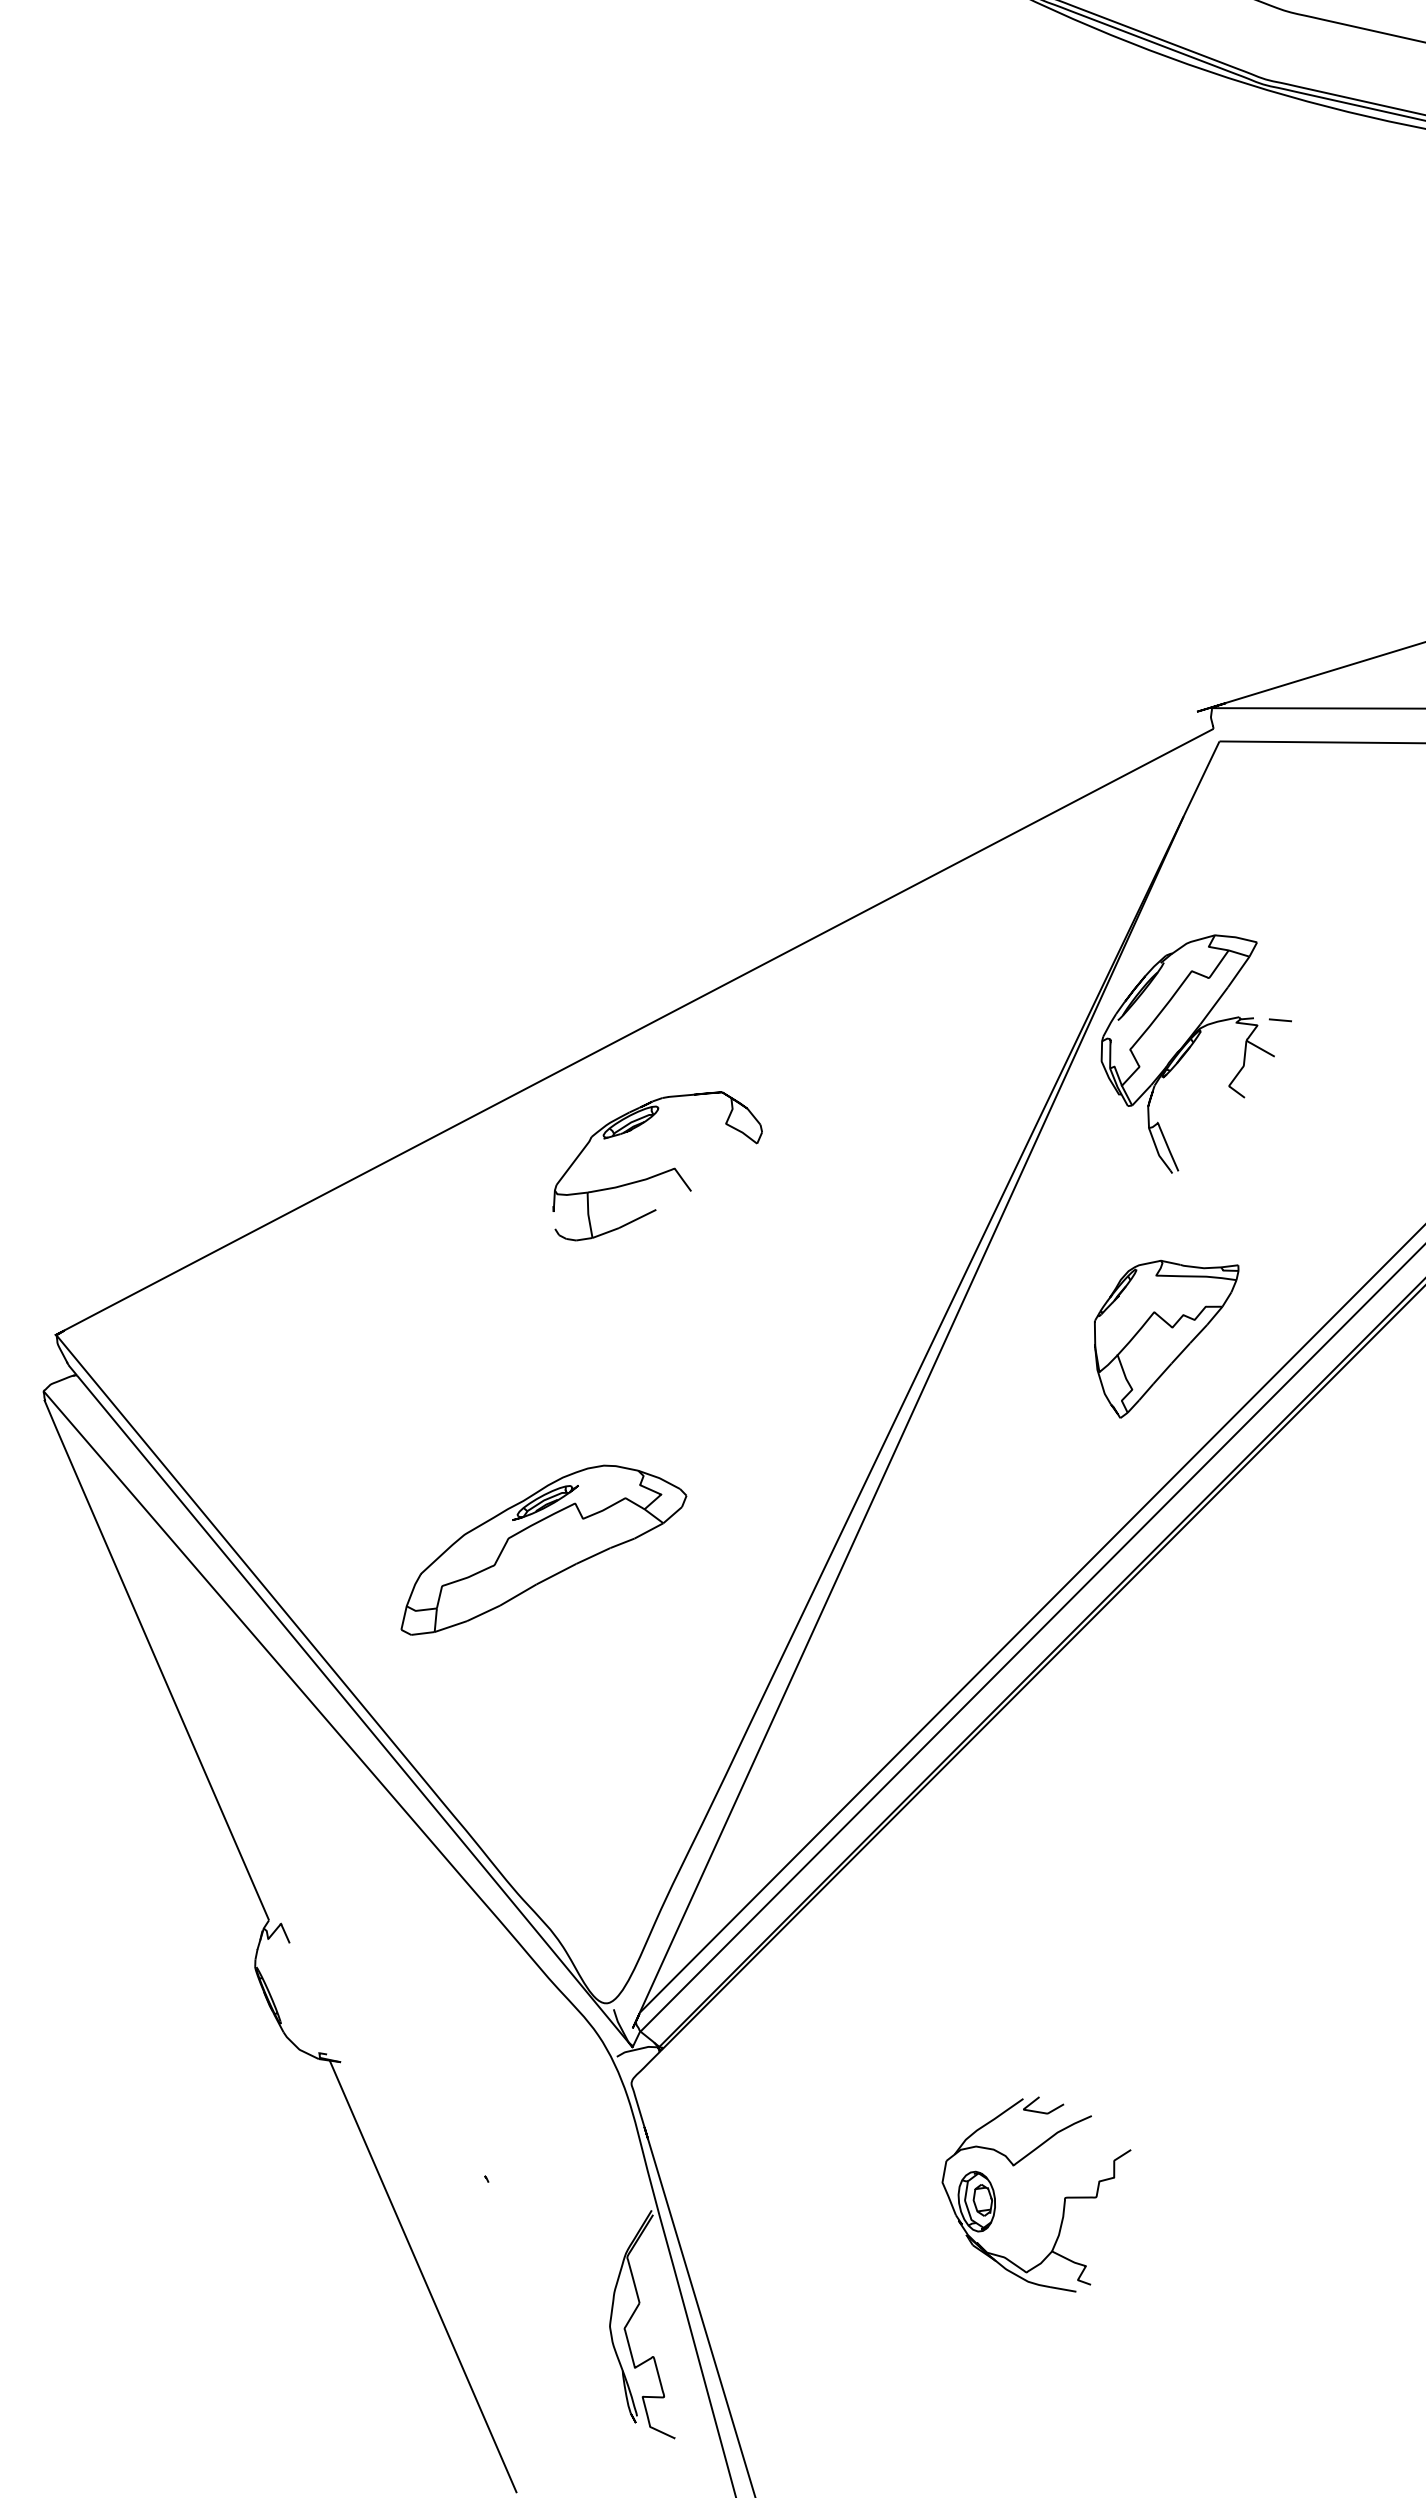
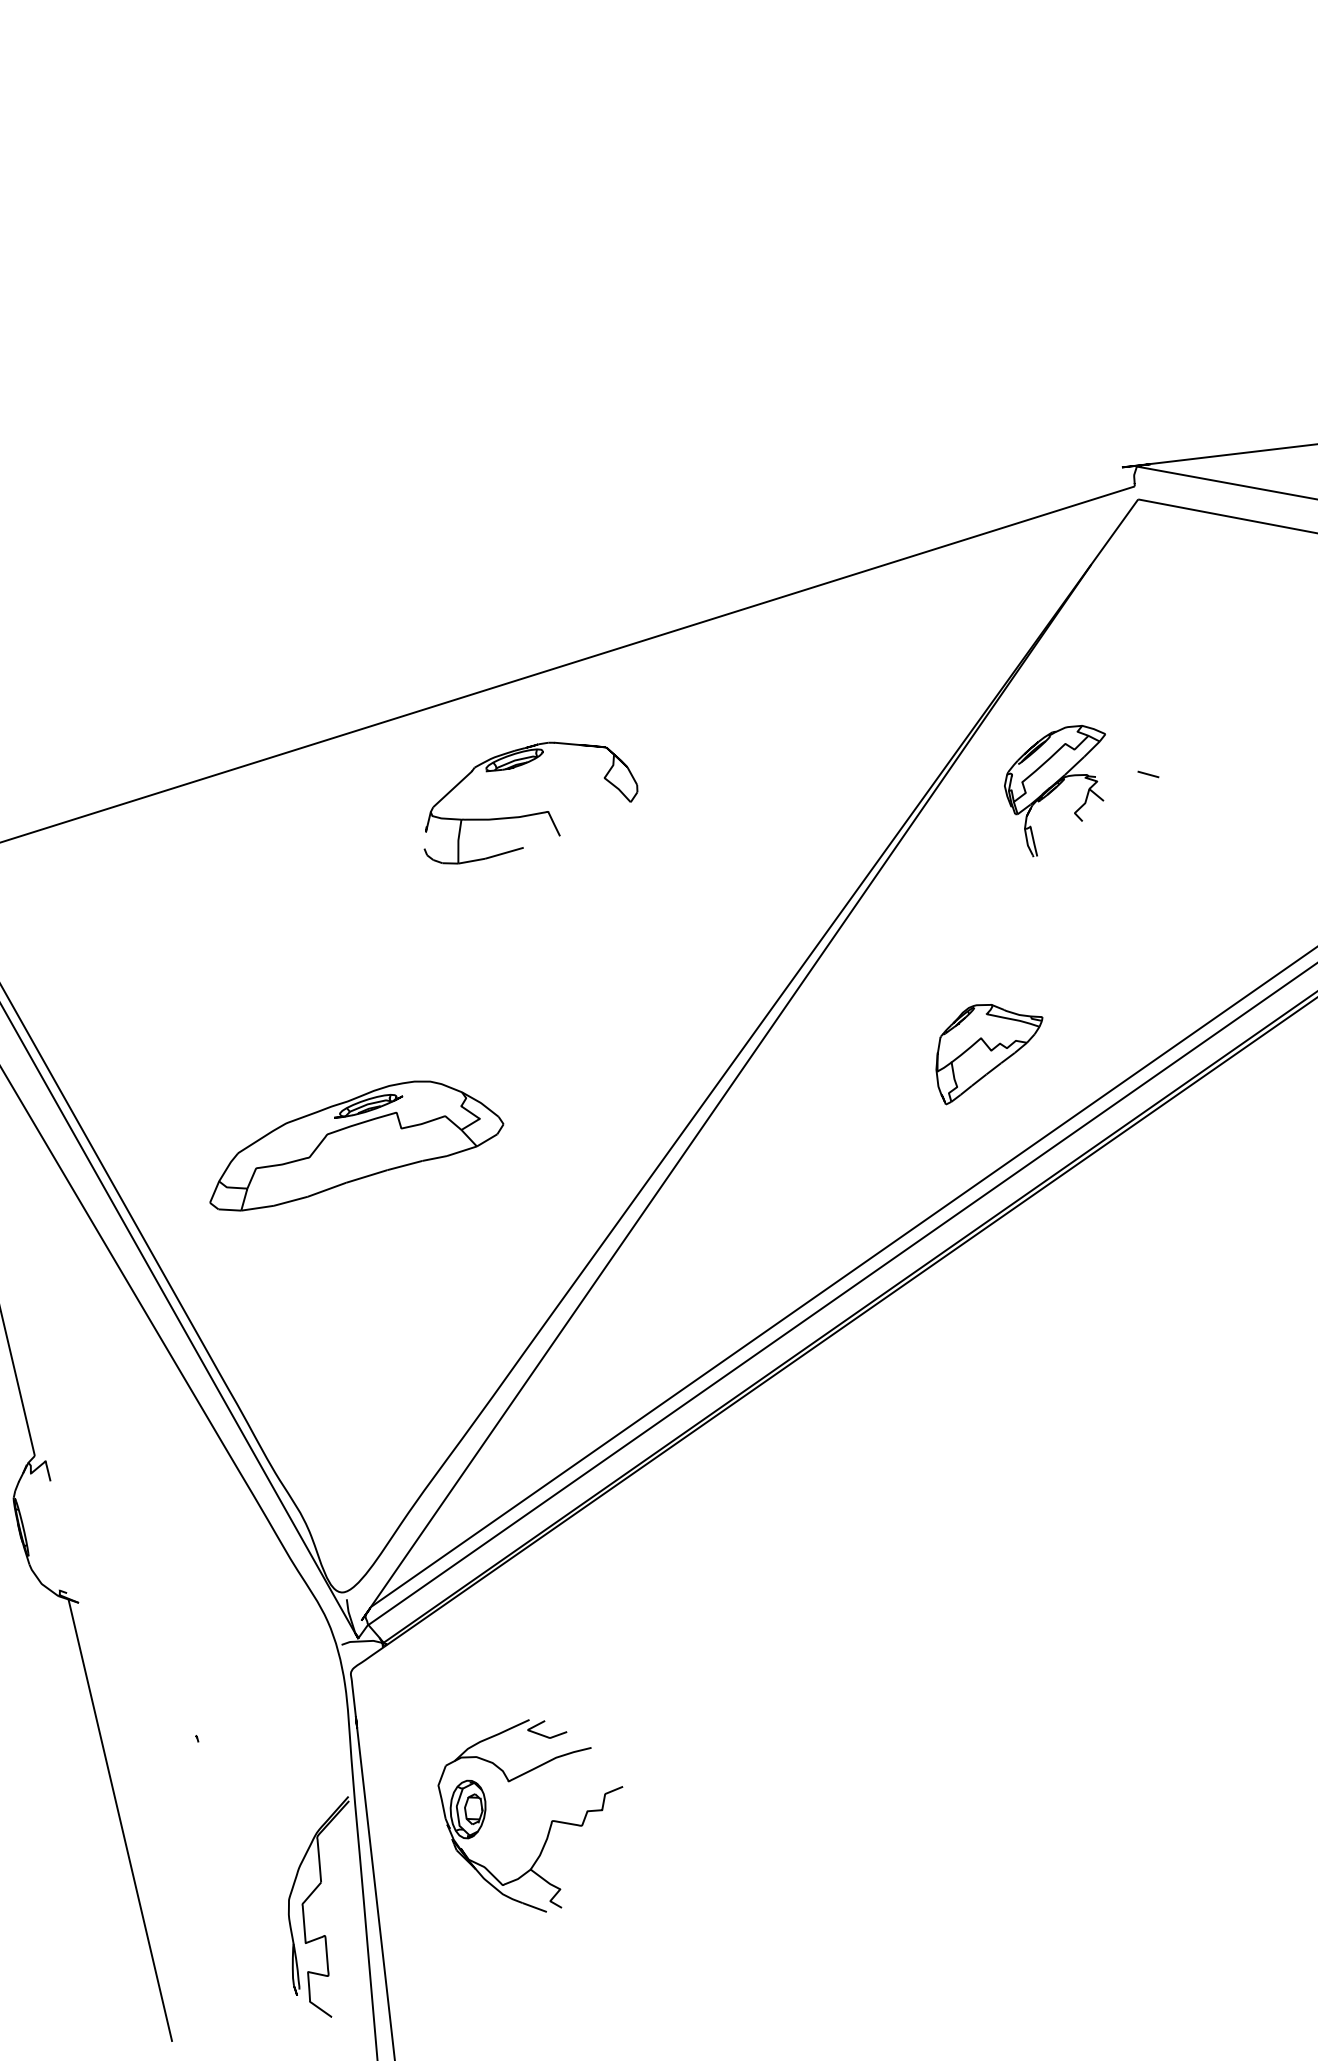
part: (1187, 1053) -> (1054, 790), size x0.6
part: (1166, 1338) -> (985, 1057), size x0.7
part: (1064, 2197) -> (551, 1820), moved

